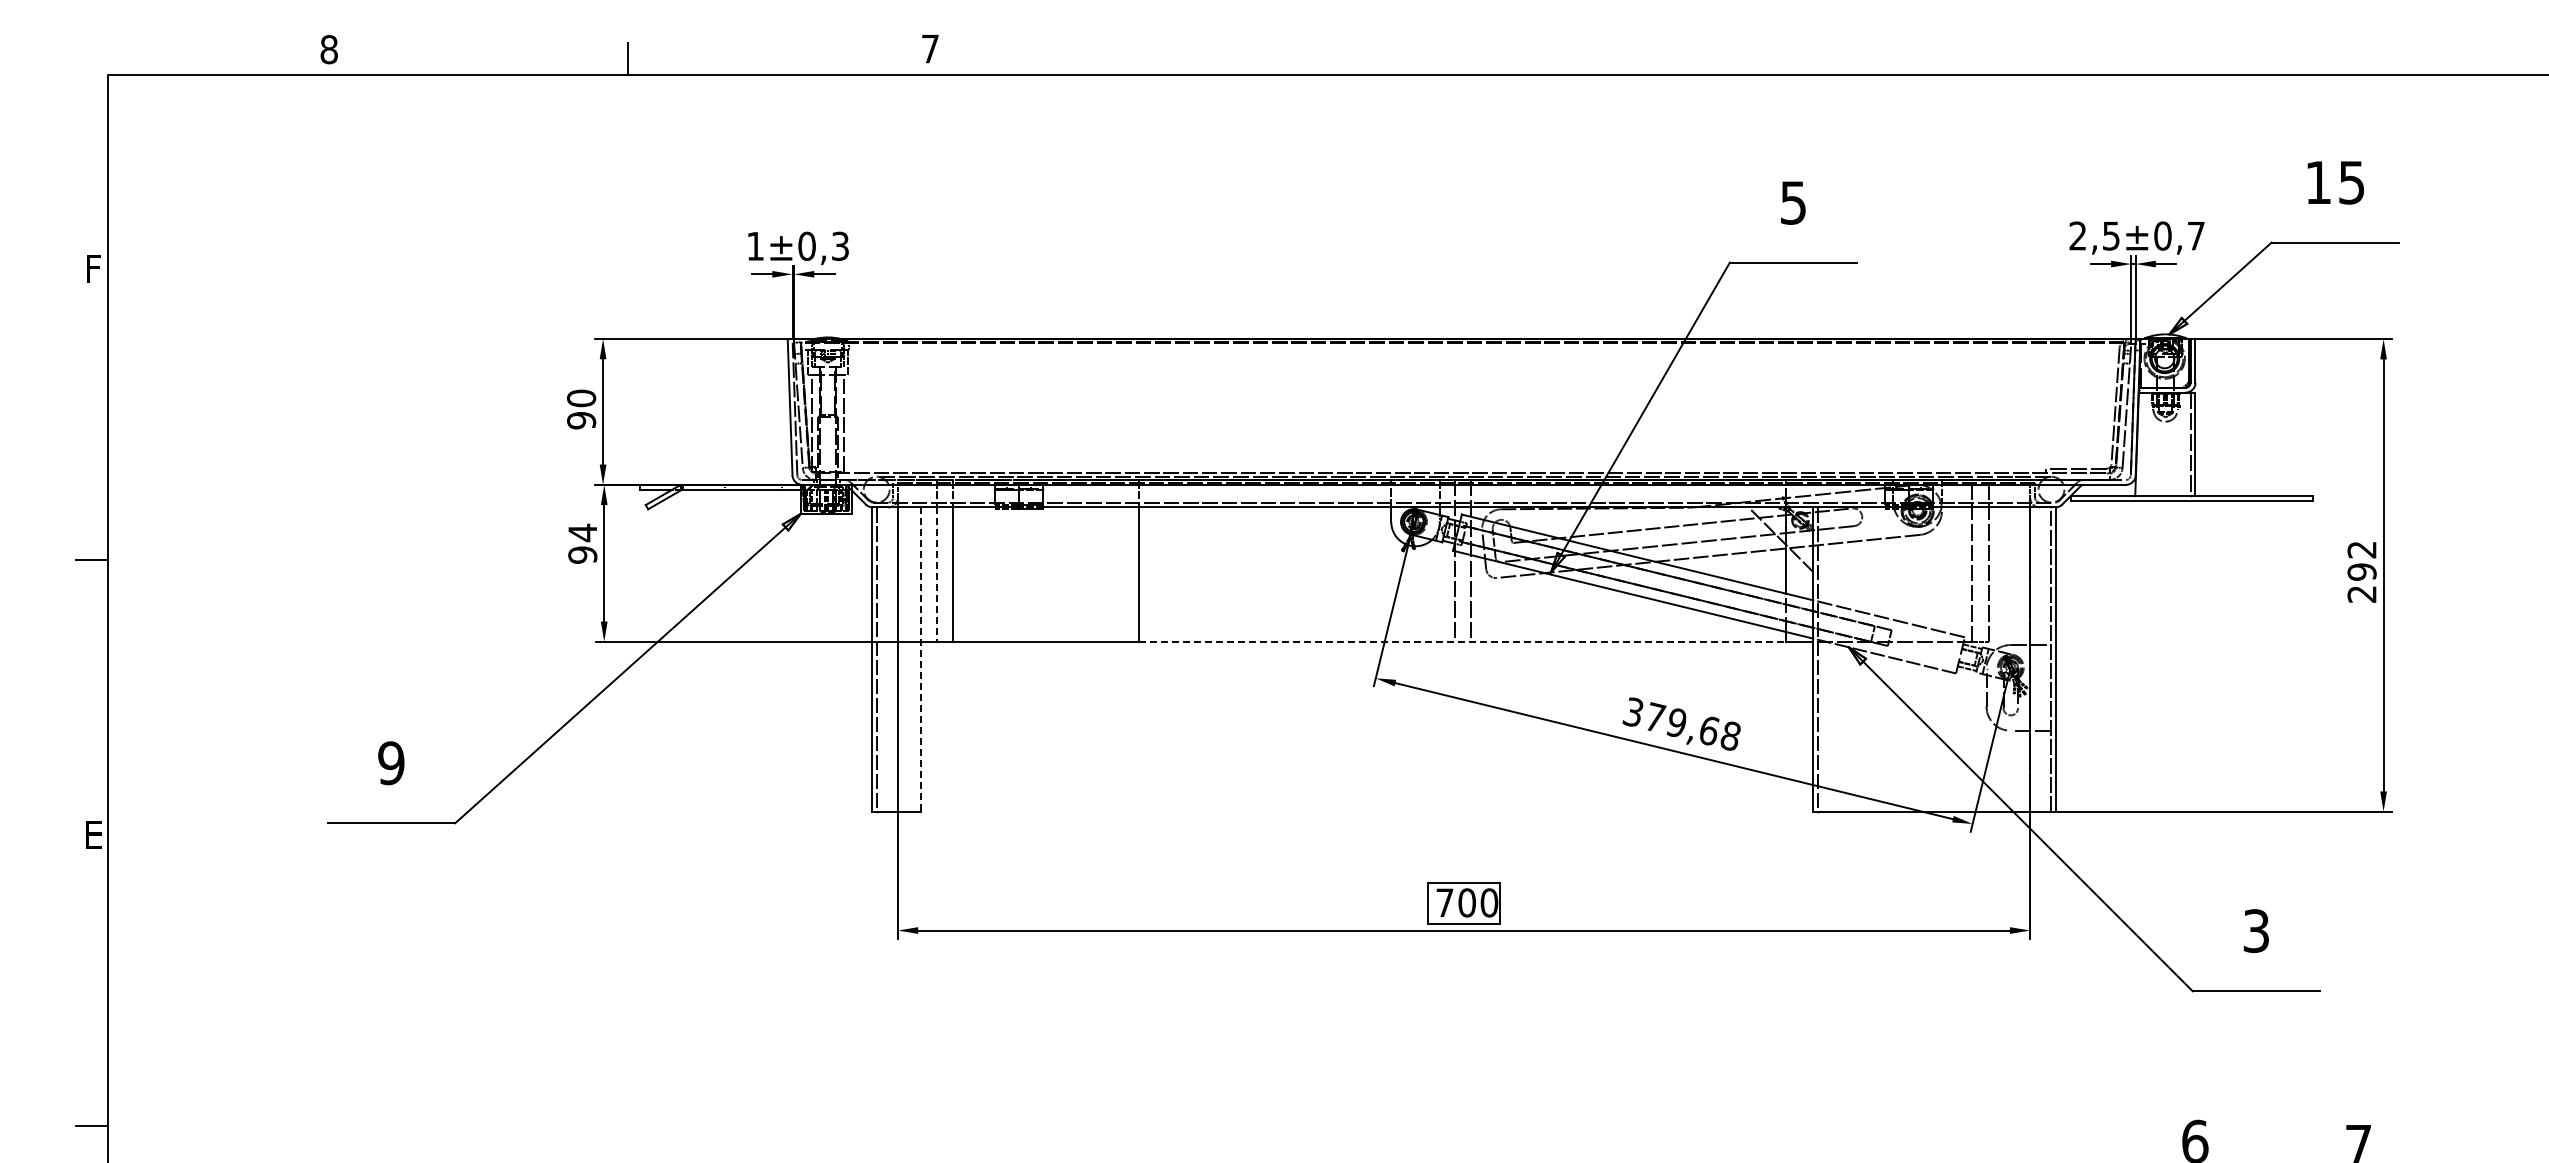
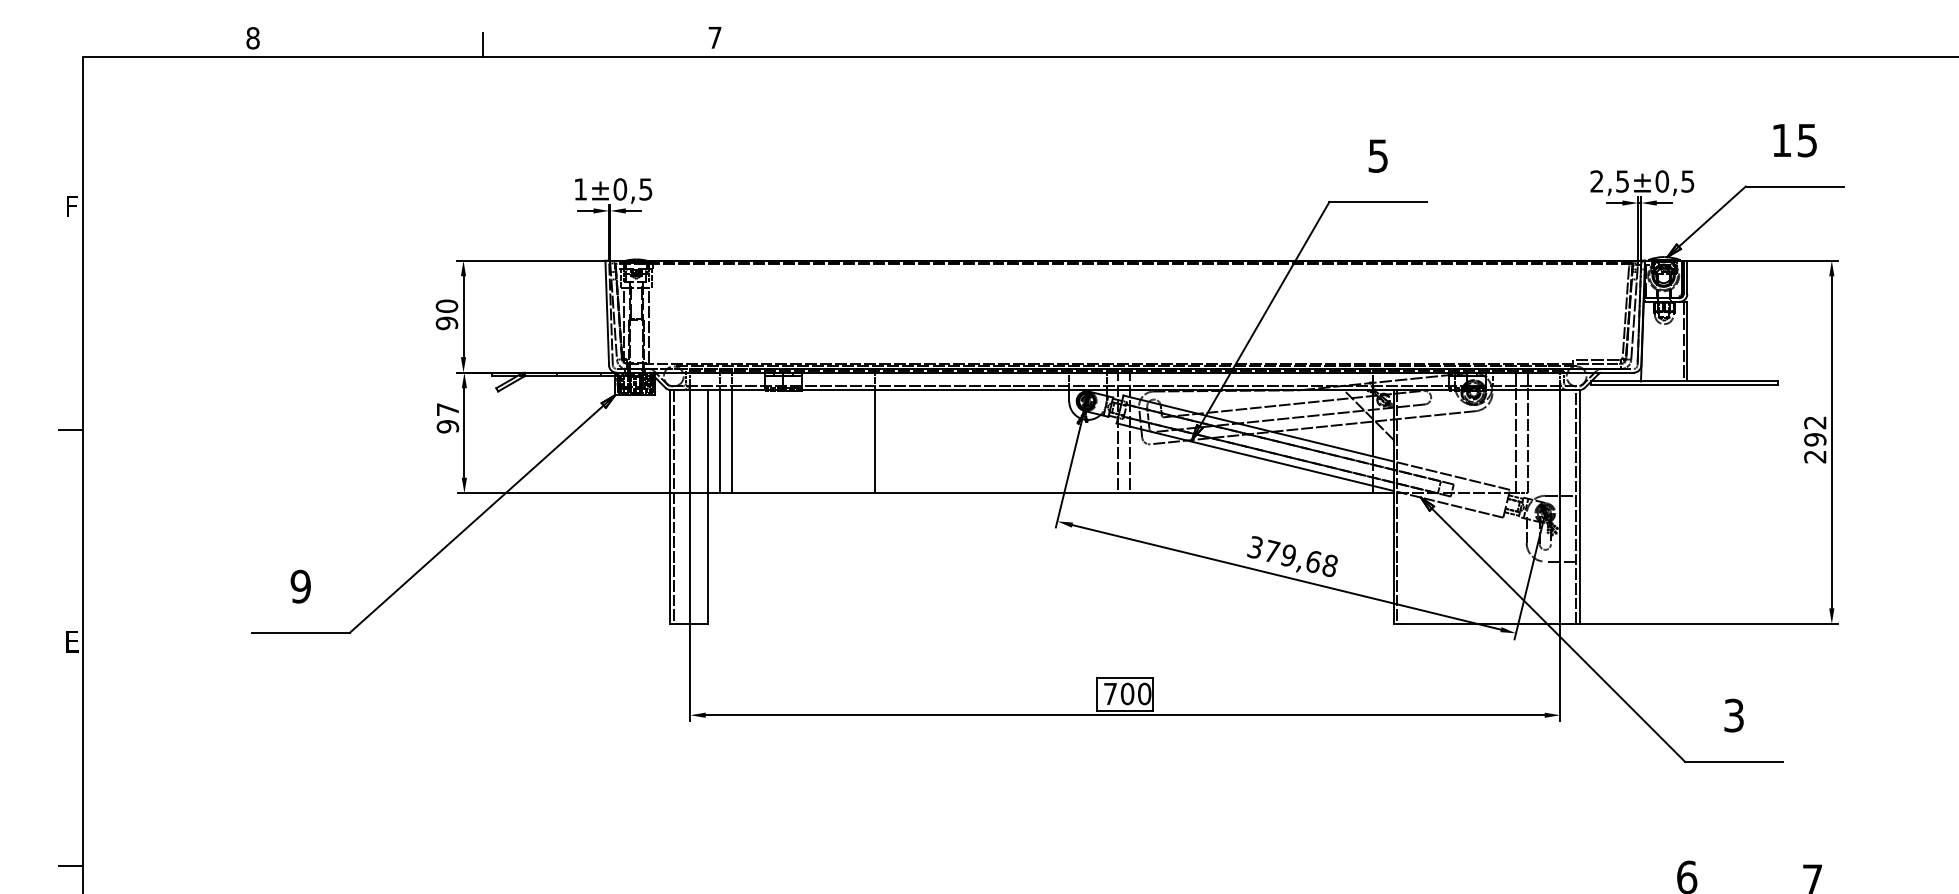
text: (2196, 236) -> (1688, 181), ±0,7 -> ±0,5
text: (840, 245) -> (645, 188), ±0,3 -> ±0,5
text: (582, 532) -> (447, 409), 94 -> 97
line: (936, 575) -> (719, 442), dashed -> solid
line: (1462, 641) -> (1123, 493), dashed -> solid
line: (920, 660) -> (707, 507), dashed -> solid

